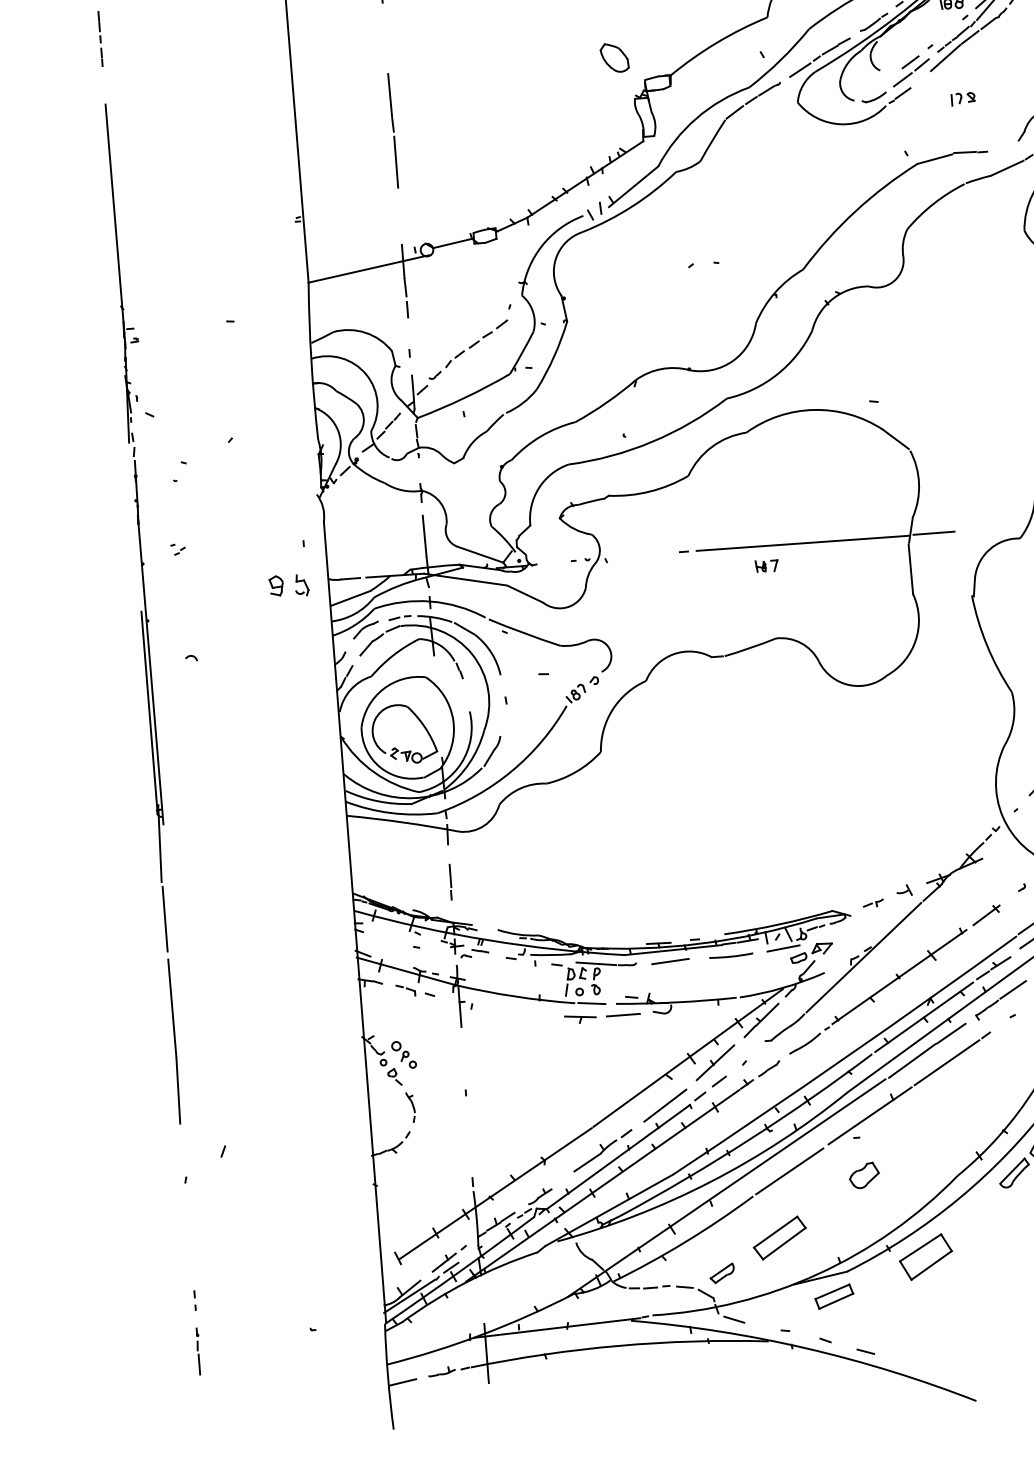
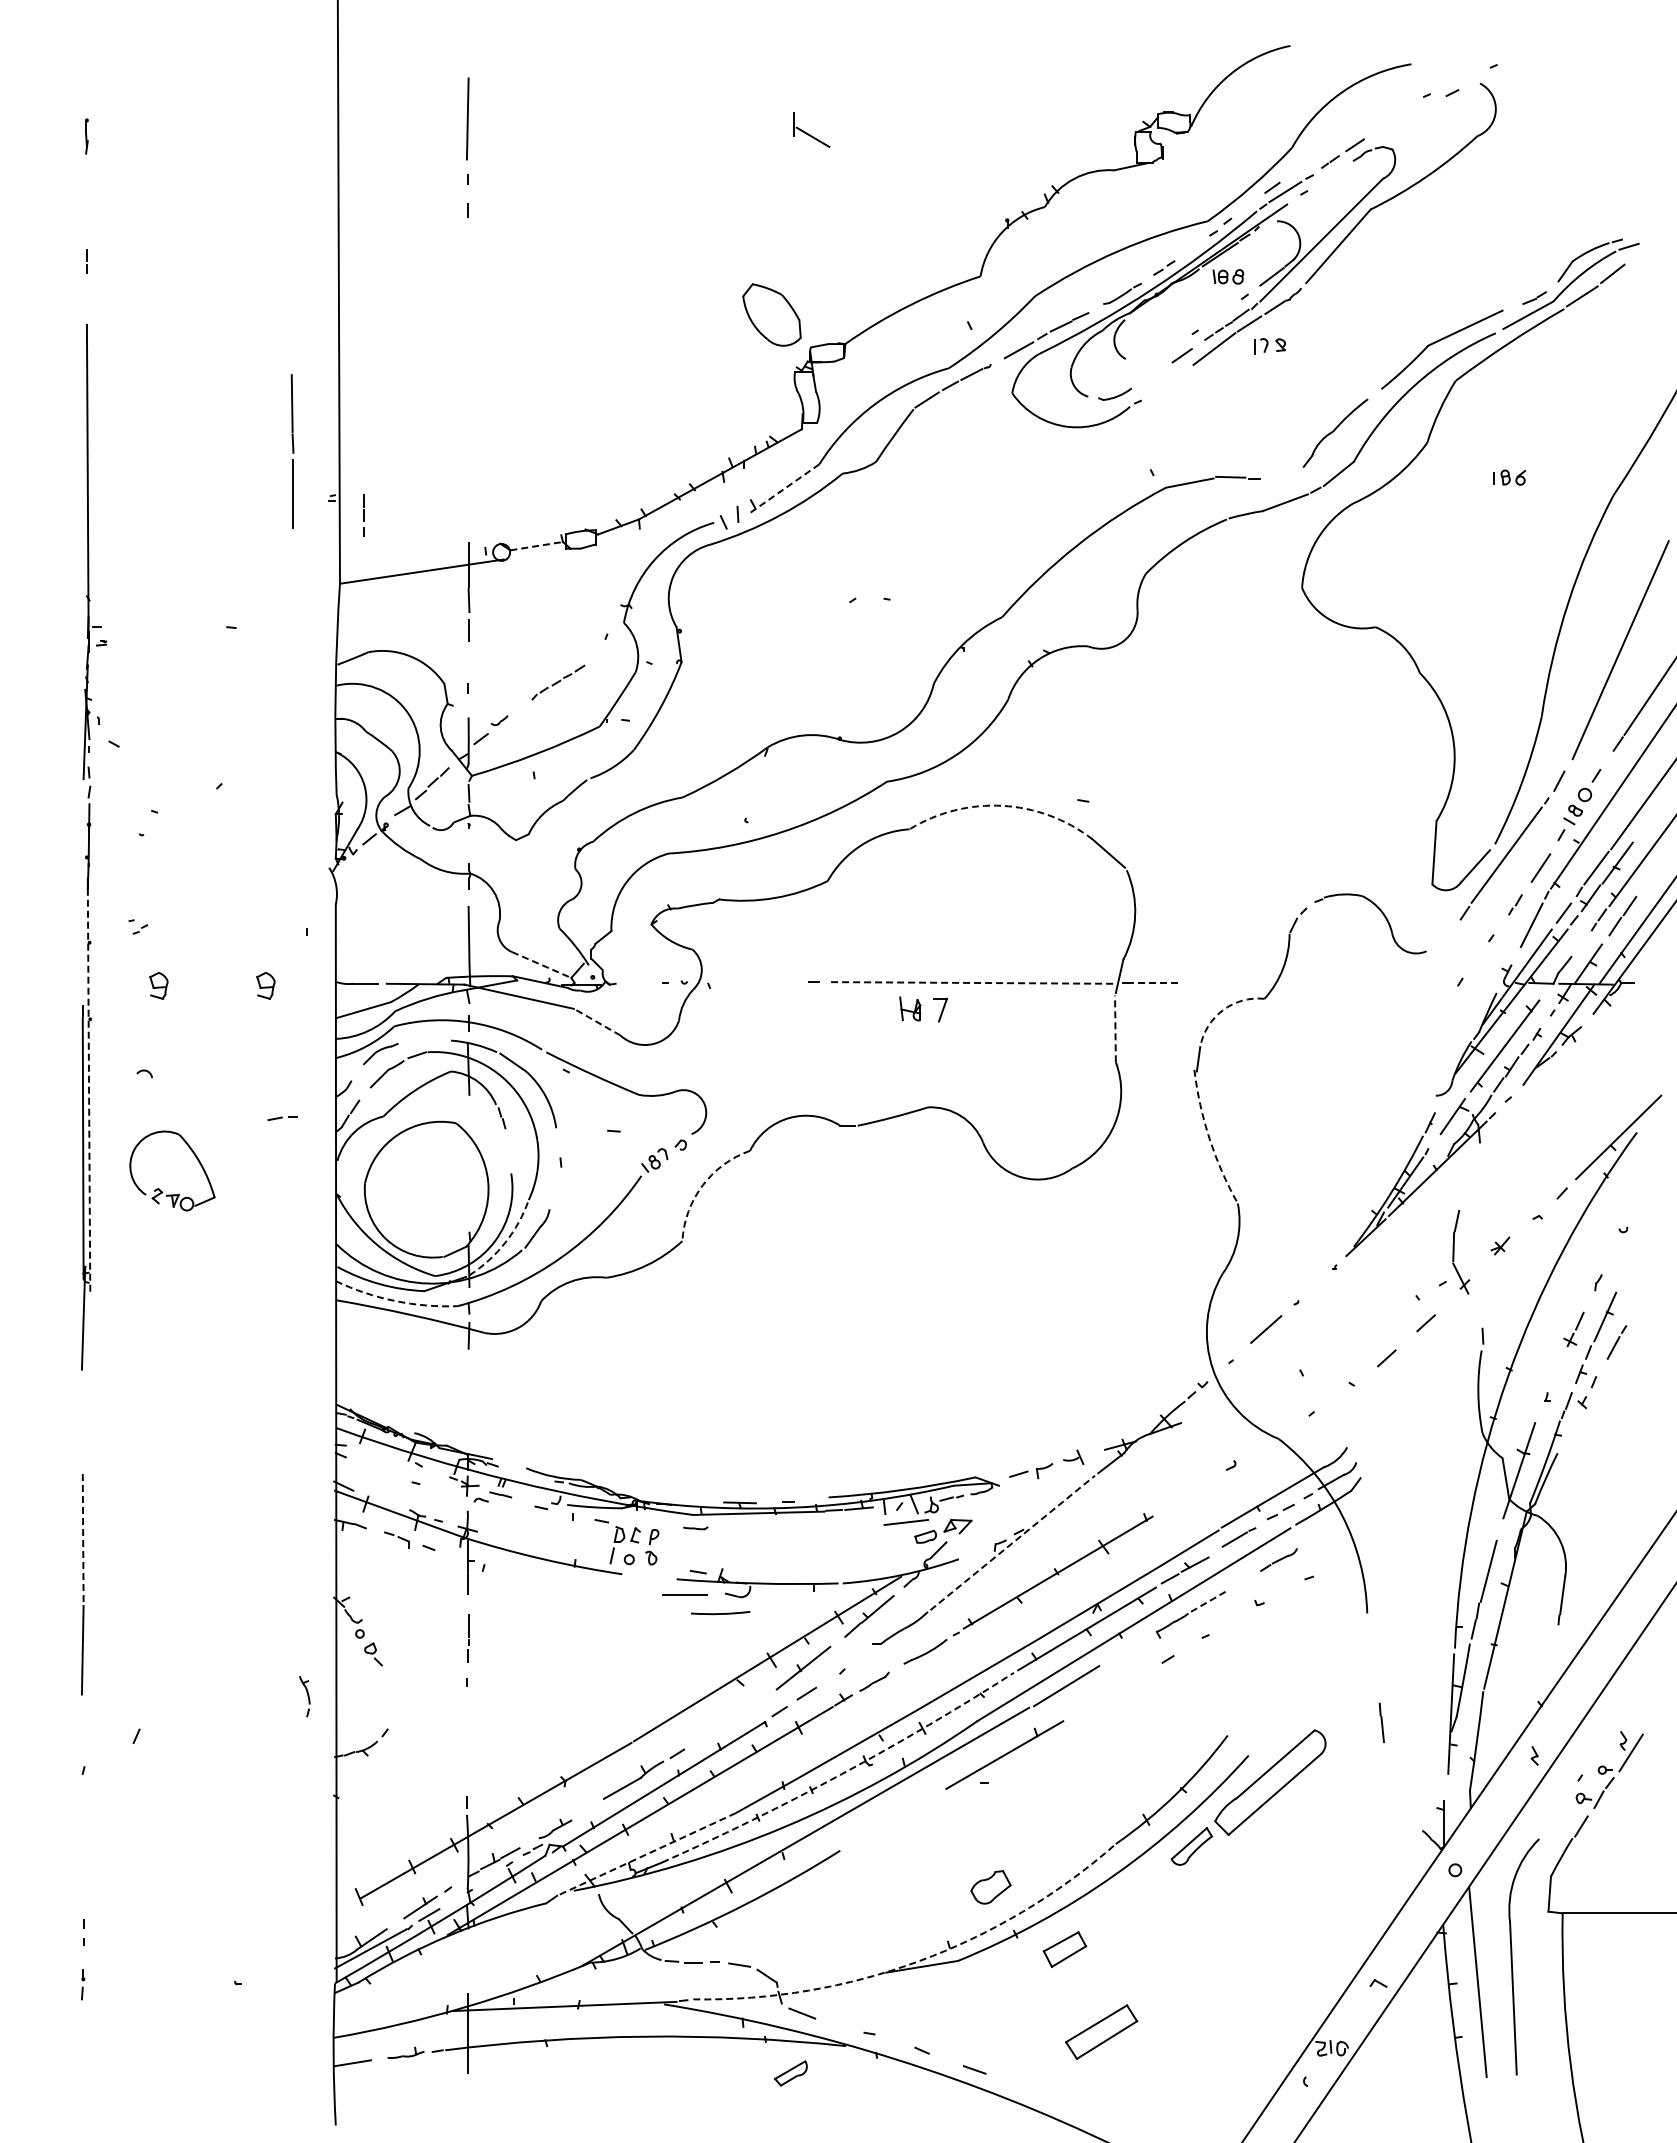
line: (99, 26) -> (363, 515), moved
part: (614, 57) -> (772, 314), size x1.6
line: (910, 62) -> (1166, 351), removed
line: (902, 79) -> (1154, 373), removed
line: (902, 93) -> (1153, 391), removed
part: (963, 98) -> (1269, 346), moved
part: (393, 130) -> (292, 451), moved
line: (633, 186) -> (784, 488), solid -> dashed
line: (452, 243) -> (536, 546), solid -> dashed
part: (476, 343) -> (558, 682), size x0.6
arc: (814, 409) -> (1002, 805), solid -> dashed
line: (938, 532) -> (1155, 982), solid -> dashed
line: (802, 543) -> (973, 982), solid -> dashed
arc: (989, 549) -> (1222, 1010), solid -> dashed
line: (481, 555) -> (542, 965), solid -> dashed
part: (766, 566) -> (922, 1009), size x1.6
line: (910, 569) -> (1115, 1028), solid -> dashed
part: (301, 585) -> (299, 987), removed
part: (196, 591) -> (158, 985), added
line: (525, 594) -> (597, 1022), solid -> dashed
part: (399, 618) -> (282, 1118), moved
arc: (987, 645) -> (1209, 1138), solid -> dashed
line: (151, 670) -> (89, 1085), solid -> dashed
arc: (612, 709) -> (702, 1185), solid -> dashed
part: (395, 747) -> (159, 1188), moved
arc: (469, 763) -> (505, 1242), solid -> dashed
arc: (390, 813) -> (395, 1301), solid -> dashed
line: (450, 881) -> (468, 1637), moved
part: (873, 903) -> (1031, 1471), size x1.6
part: (986, 914) -> (1180, 1498), removed
line: (164, 919) -> (82, 1419), removed
arc: (731, 956) -> (720, 1613), moved
line: (864, 957) -> (1013, 1542), solid -> dashed
line: (670, 961) -> (753, 1528), removed
line: (596, 963) -> (654, 1523), removed
line: (1012, 989) -> (1208, 1601), solid -> dashed
line: (591, 1003) -> (644, 1576), removed
line: (172, 1008) -> (83, 1539), solid -> dashed
part: (580, 1018) -> (627, 1595), removed
line: (951, 1033) -> (1121, 1653), removed
part: (404, 1054) -> (388, 1625), removed
line: (946, 1062) -> (1112, 1691), removed
line: (664, 1105) -> (731, 1720), removed
part: (410, 1107) -> (304, 1696), moved
arc: (749, 1139) -> (841, 1774), solid -> dashed
line: (789, 1171) -> (891, 1820), removed
part: (864, 1175) -> (990, 1887), moved
line: (609, 1210) -> (646, 1854), solid -> dashed
part: (779, 1237) -> (1101, 2031), moved
part: (925, 1257) -> (1064, 1949), size x0.6
part: (721, 1273) -> (790, 2073), moved
arc: (818, 1274) -> (919, 1961), solid -> dashed
part: (833, 1296) -> (937, 1992), removed
line: (199, 1364) -> (82, 2018), removed

